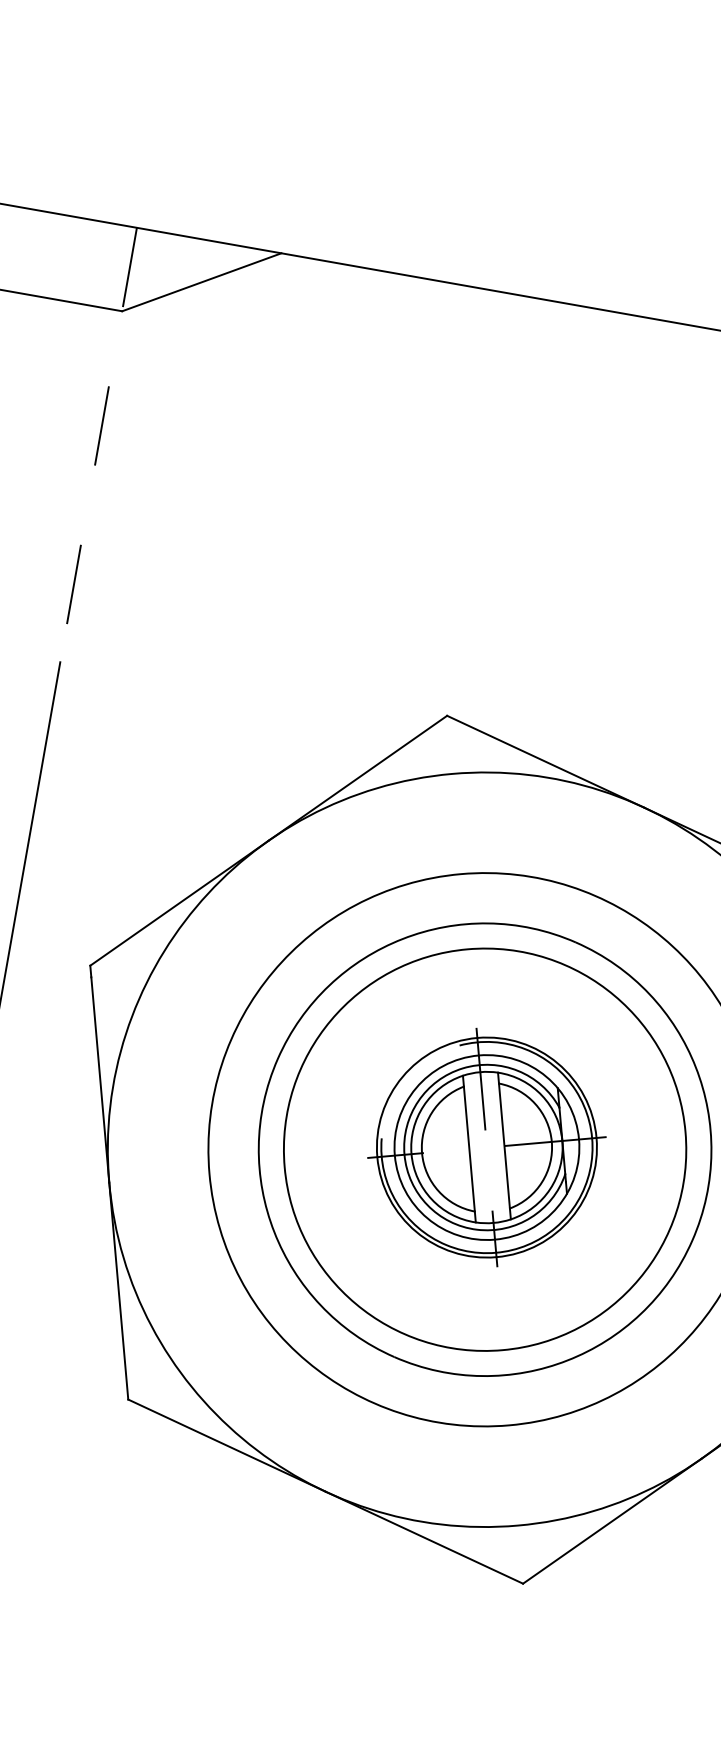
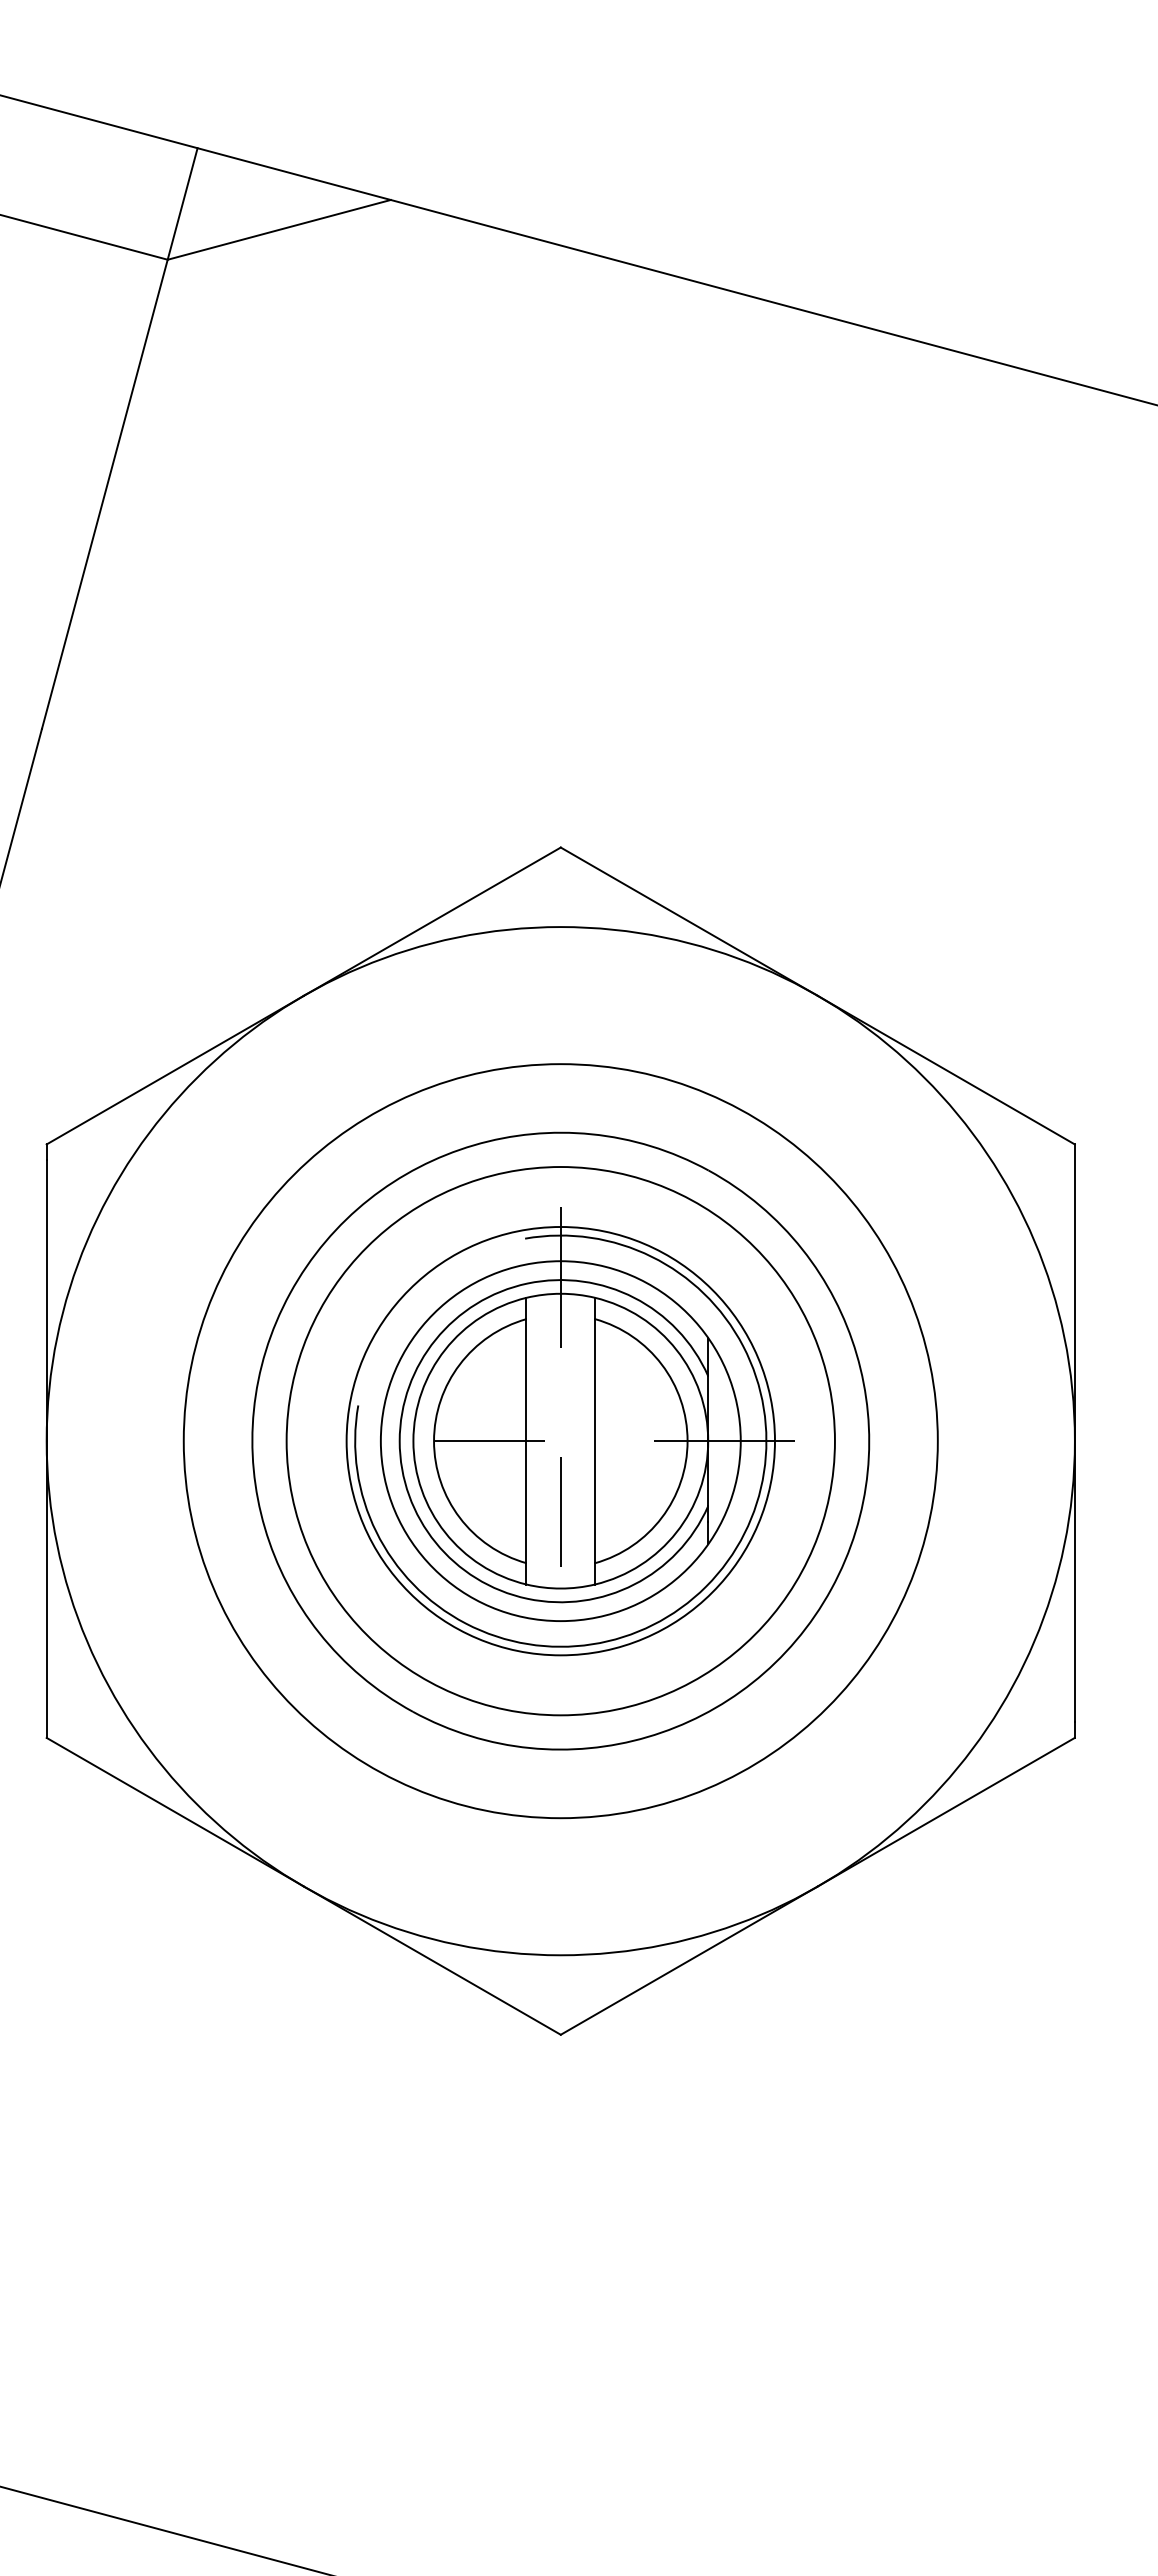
line: (98, 445) -> (119, 438), dashed -> solid
part: (490, 1142) -> (569, 1431), size x1.43

